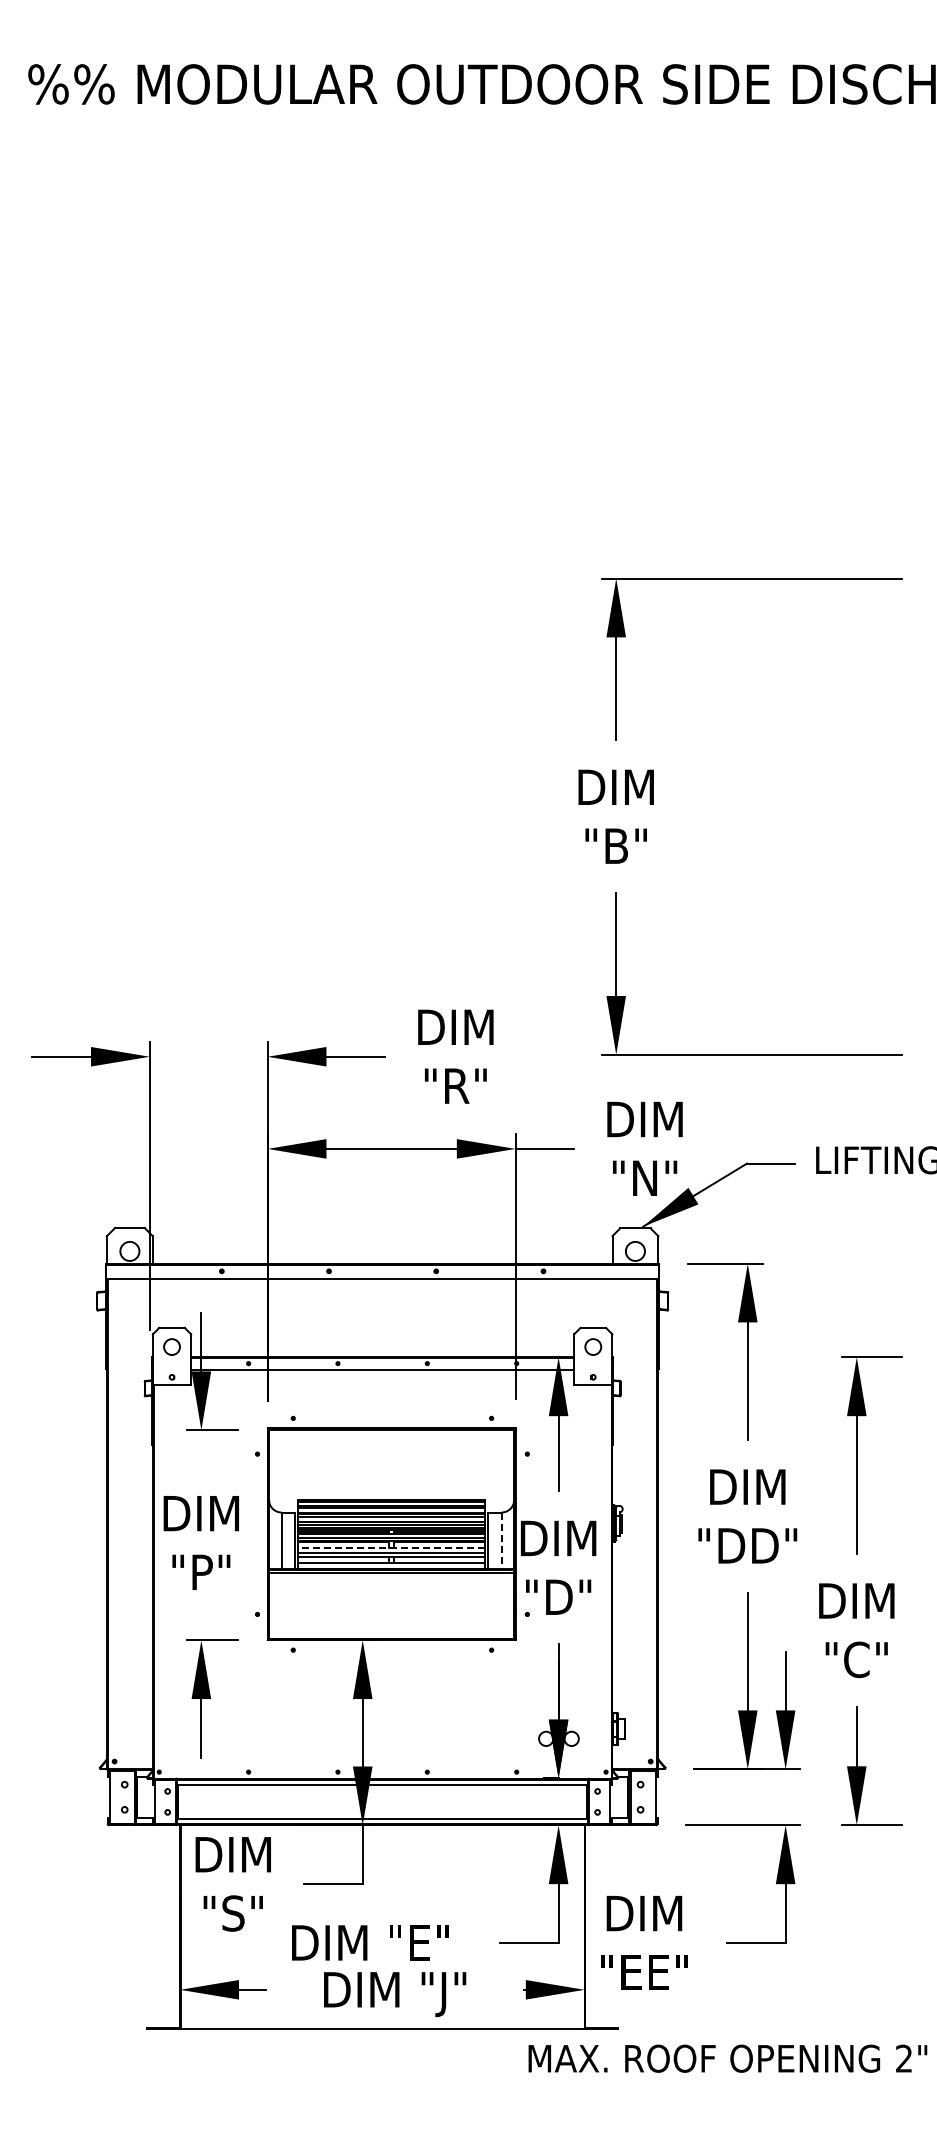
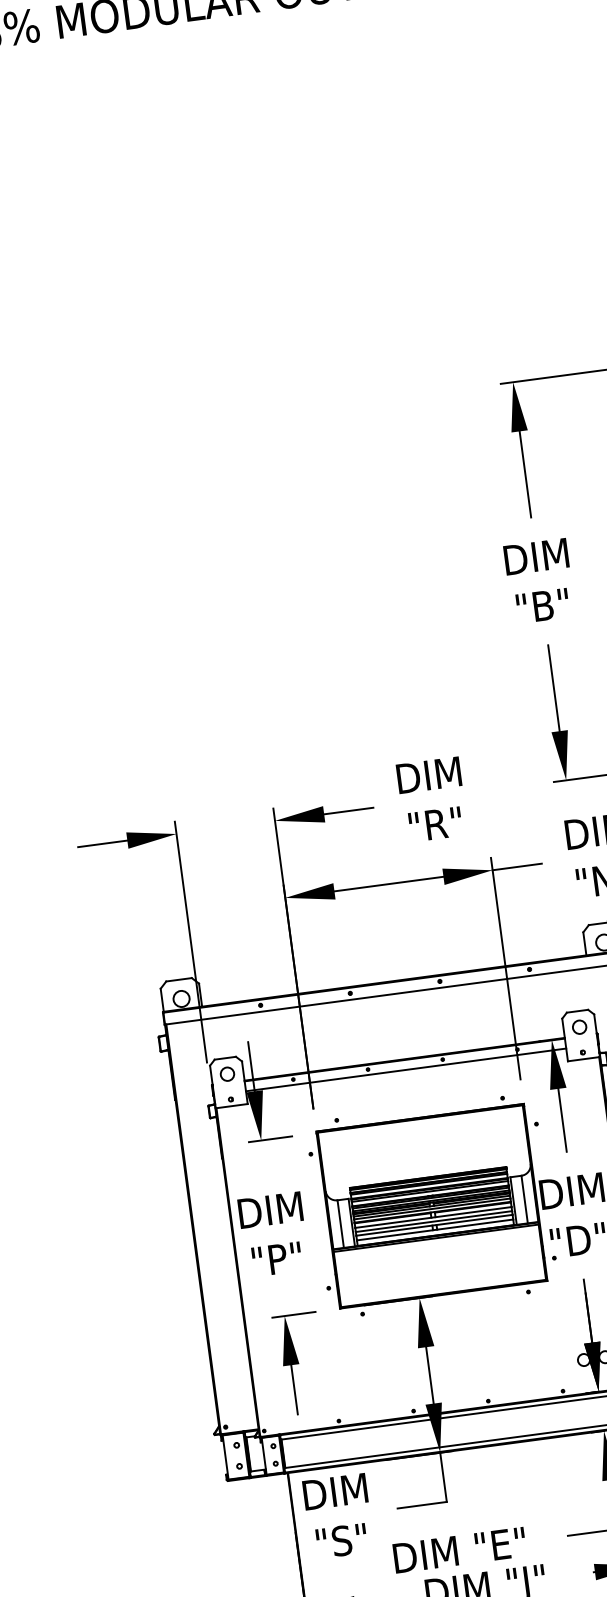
line: (501, 1541) -> (524, 1200), dashed -> solid
line: (391, 1547) -> (433, 1217), dashed -> solid

